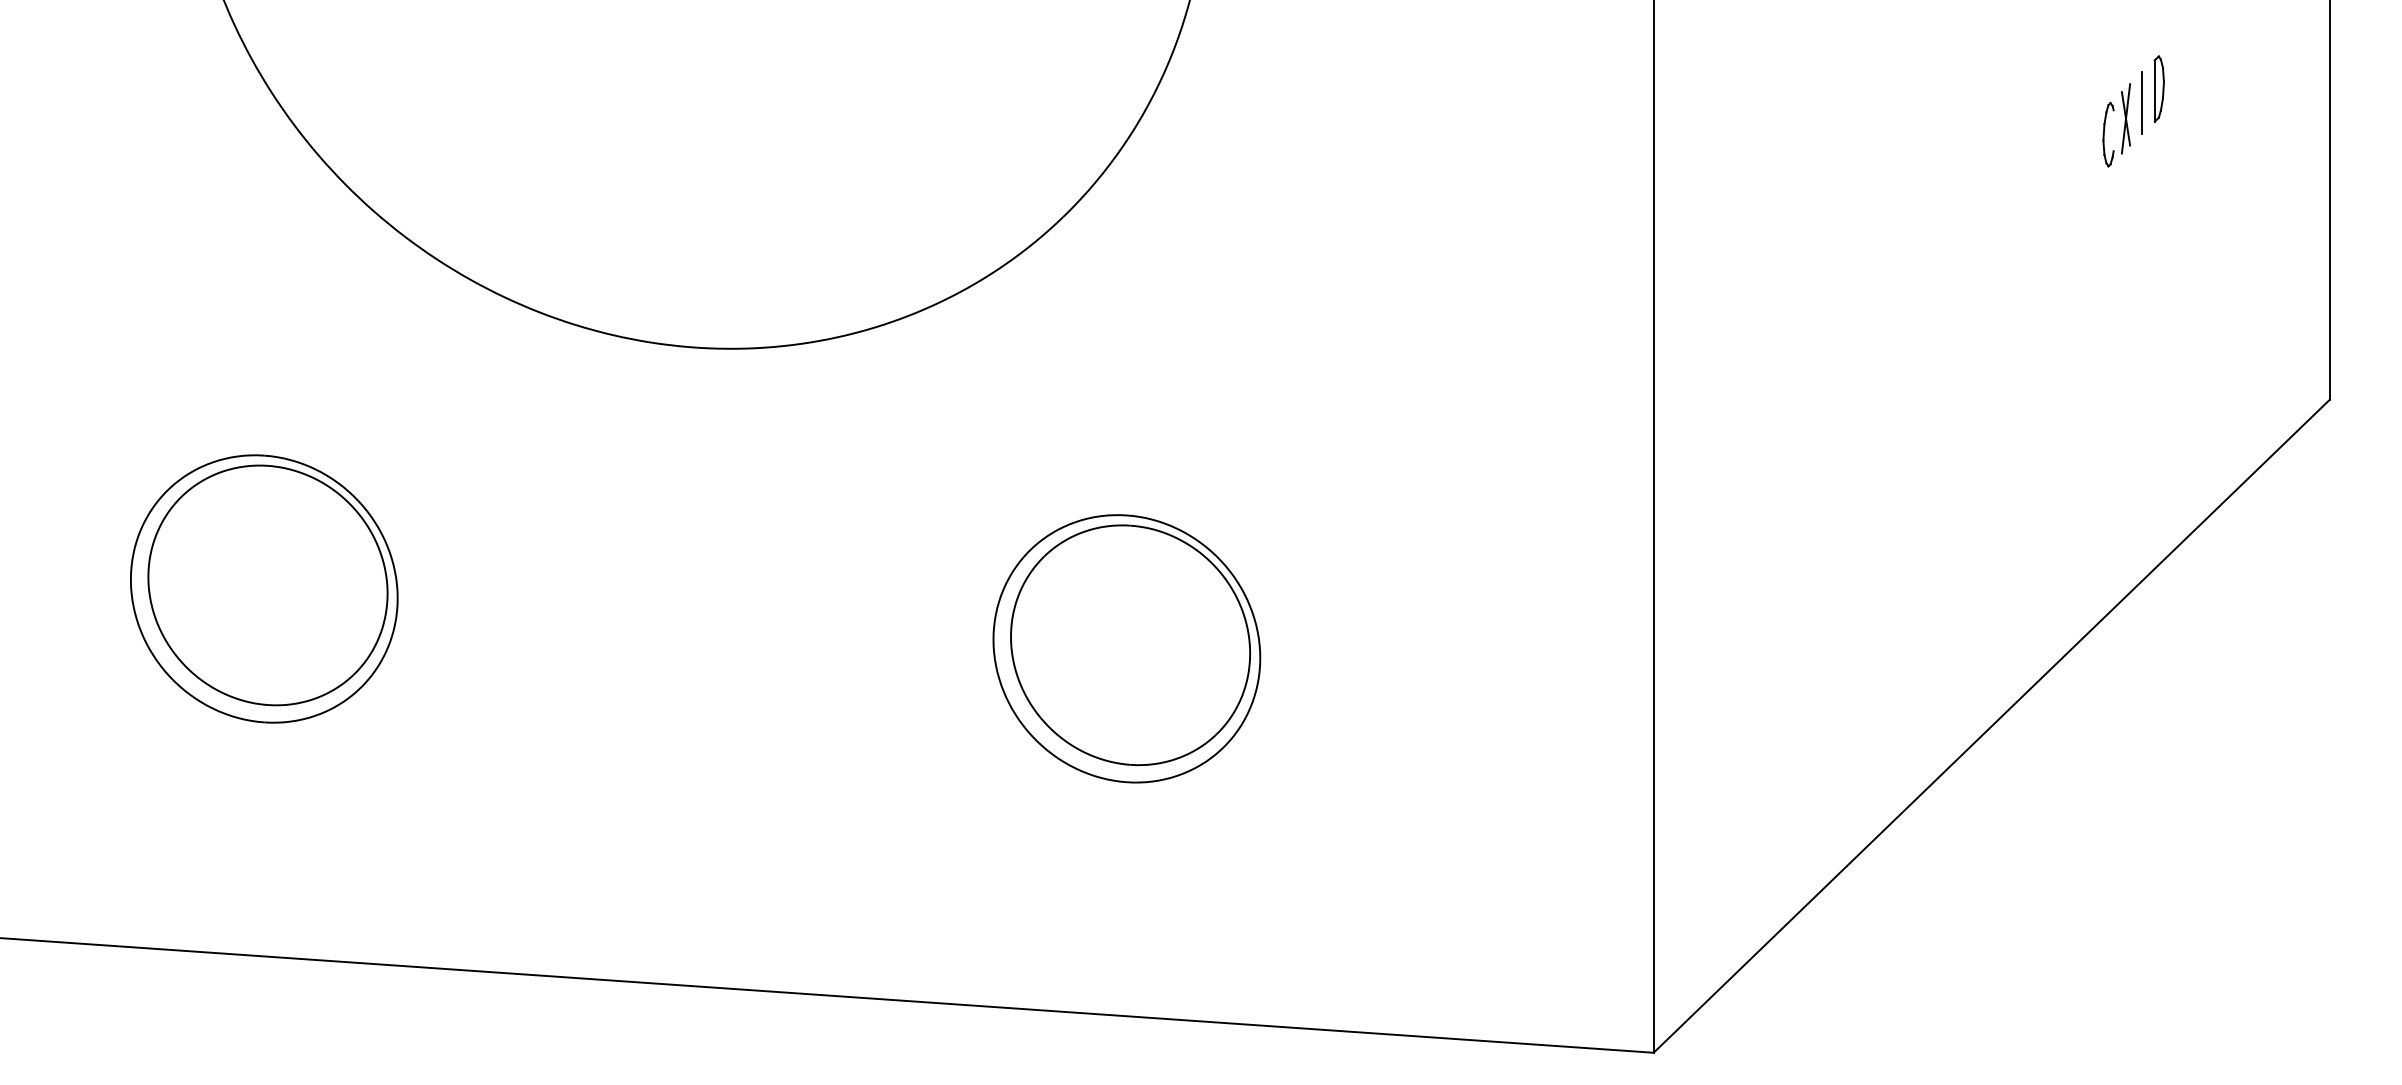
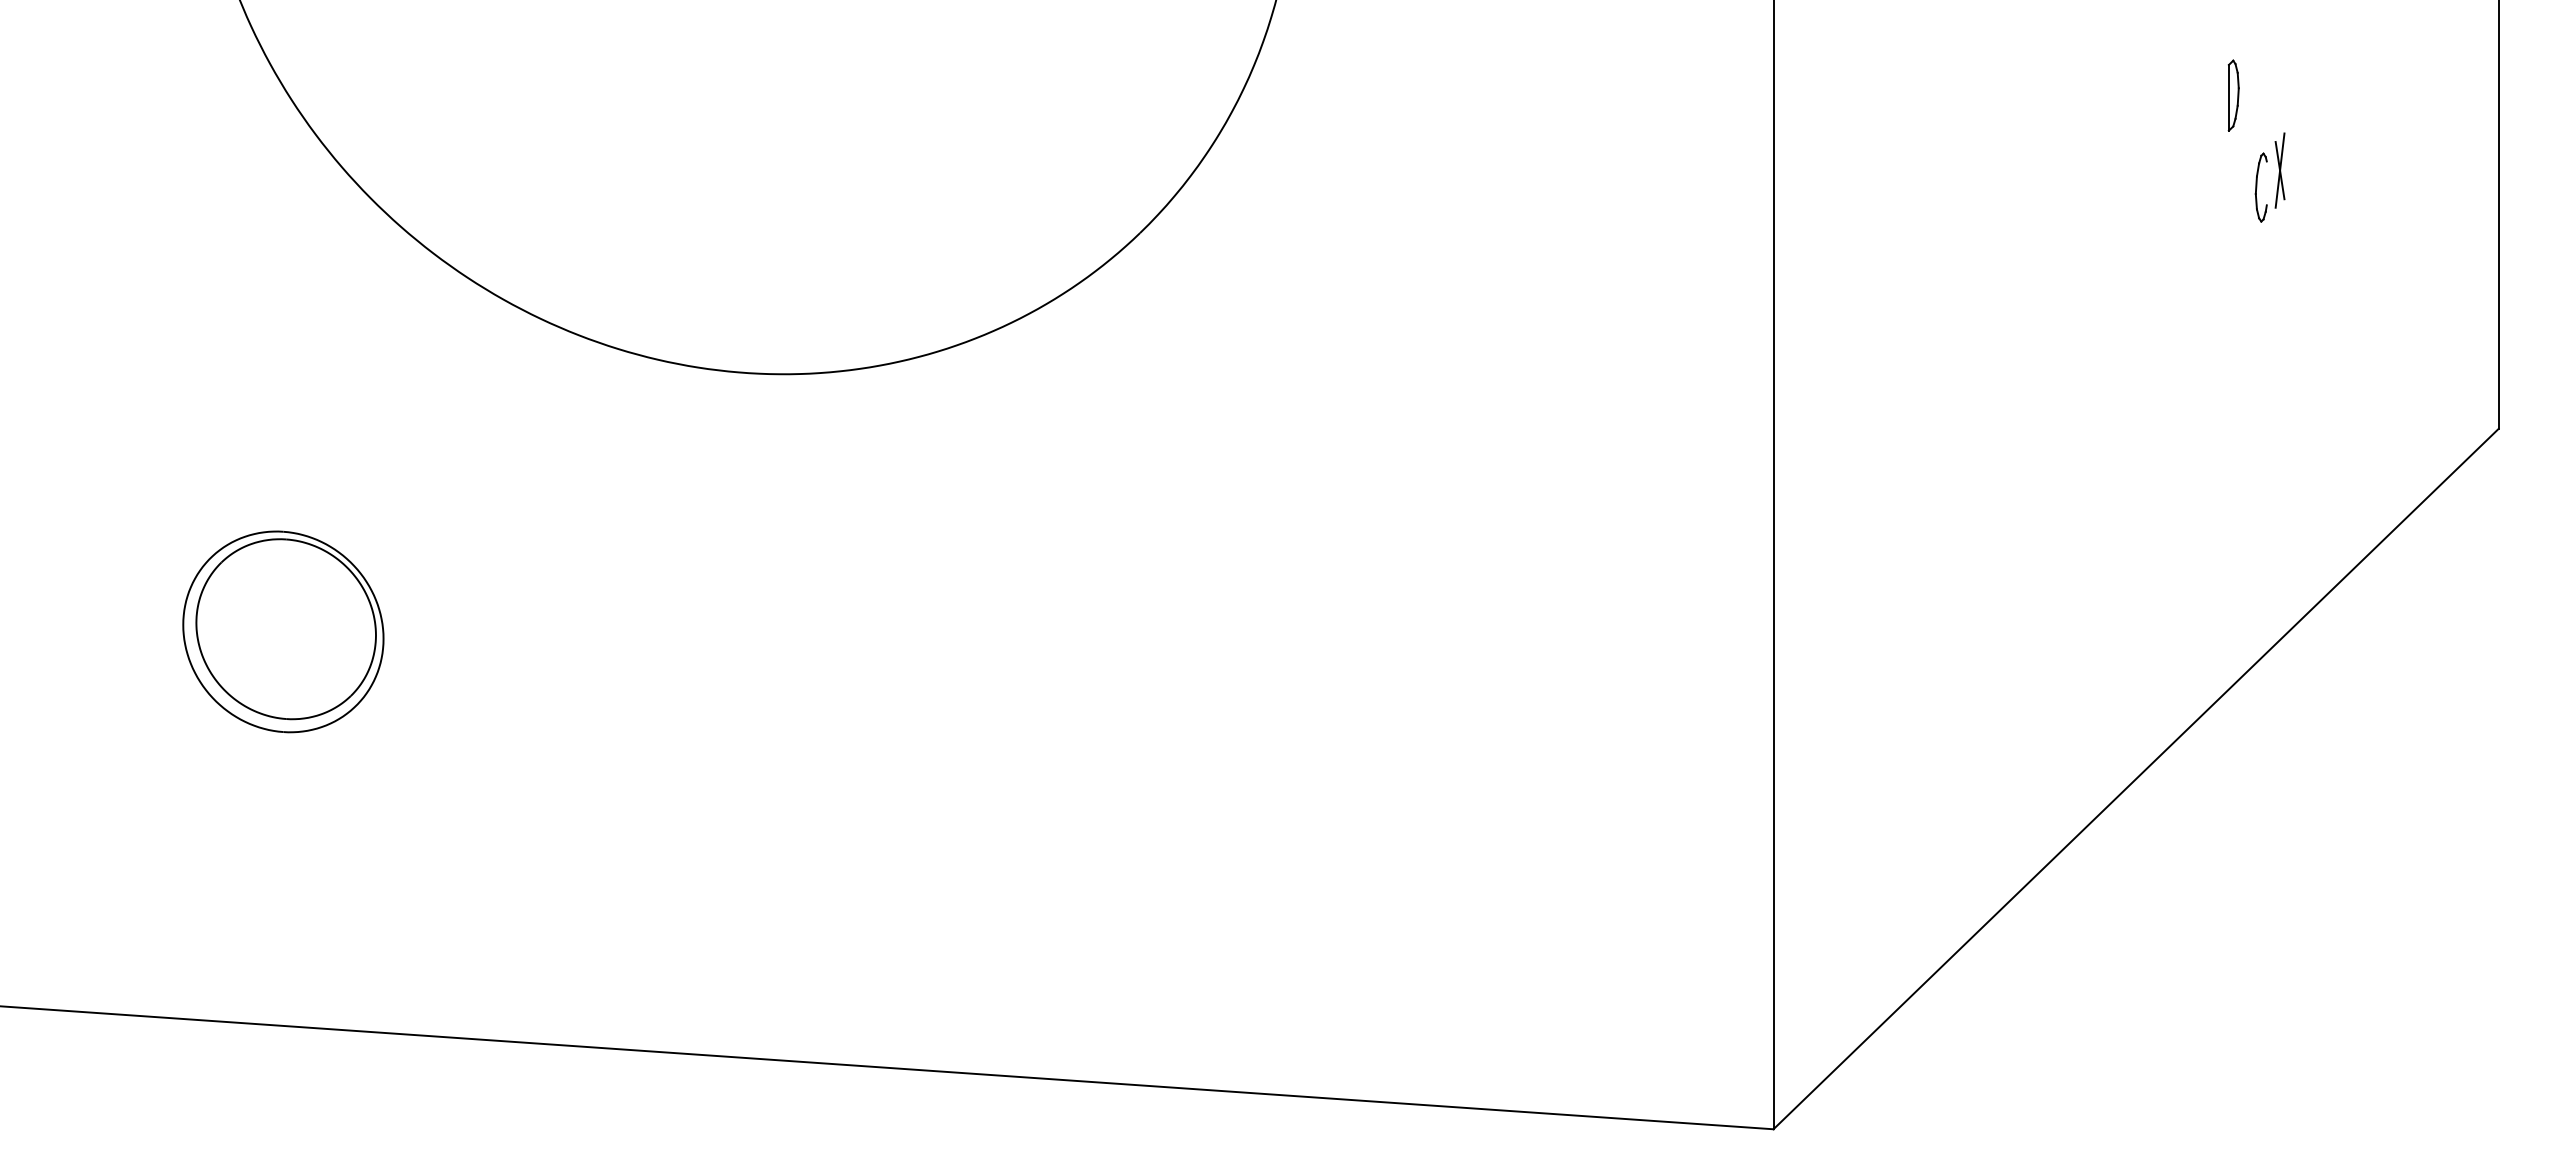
part: (2159, 88) -> (2233, 95), moved
line: (2142, 102) -> (2297, 110), removed
part: (2123, 128) -> (2277, 181), moved
part: (264, 588) -> (283, 631), size x0.7
part: (1126, 648) -> (1208, 695), removed

